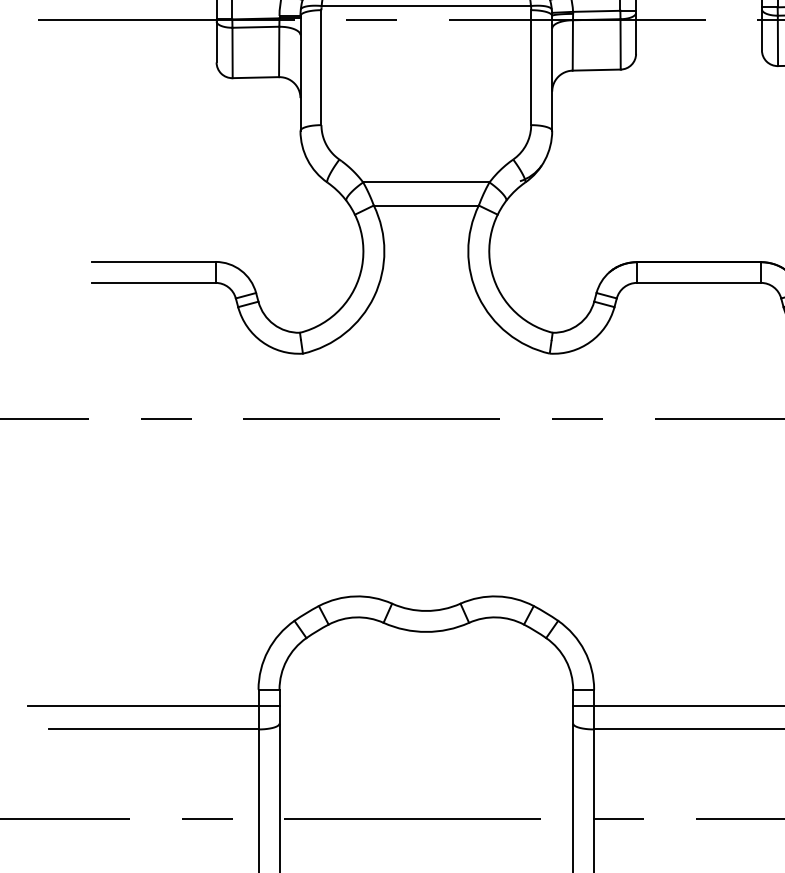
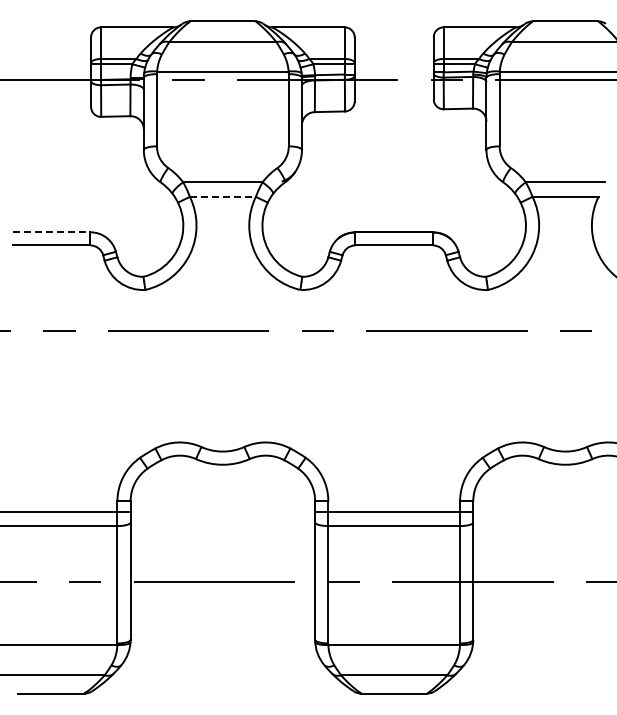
line: (425, 204) -> (222, 196), solid -> dashed
line: (153, 262) -> (51, 232), solid -> dashed

